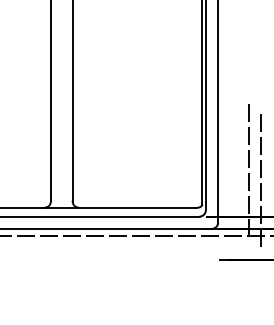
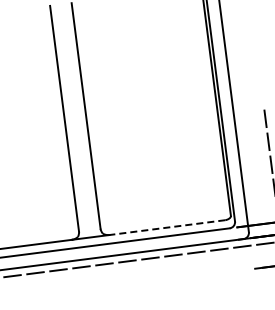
line: (138, 207) -> (167, 227), solid -> dashed

